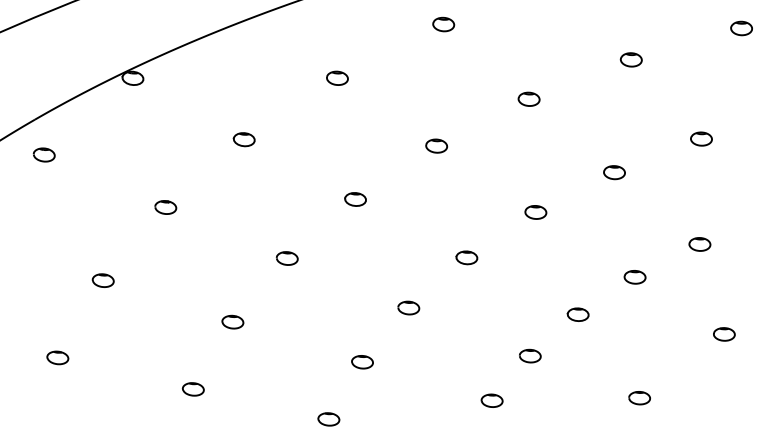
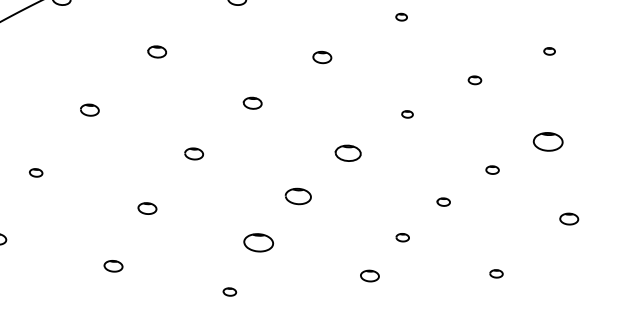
part: (528, 98) -> (401, 16), size x0.6
part: (701, 138) -> (549, 50), size x0.6
part: (614, 172) -> (474, 80), size x0.7
part: (535, 212) -> (407, 114), size x0.6
part: (699, 244) -> (547, 141), size x1.6
part: (466, 257) -> (347, 153), size x1.4
part: (634, 277) -> (492, 170), size x0.7
part: (102, 280) -> (35, 172), size x0.7
part: (408, 307) -> (298, 195), size x1.4
part: (577, 314) -> (443, 201), size x0.7
part: (530, 355) -> (402, 237), size x0.7
part: (362, 362) -> (258, 243), size x1.6
part: (639, 398) -> (496, 274), size x0.7
part: (328, 419) -> (229, 292), size x0.7

